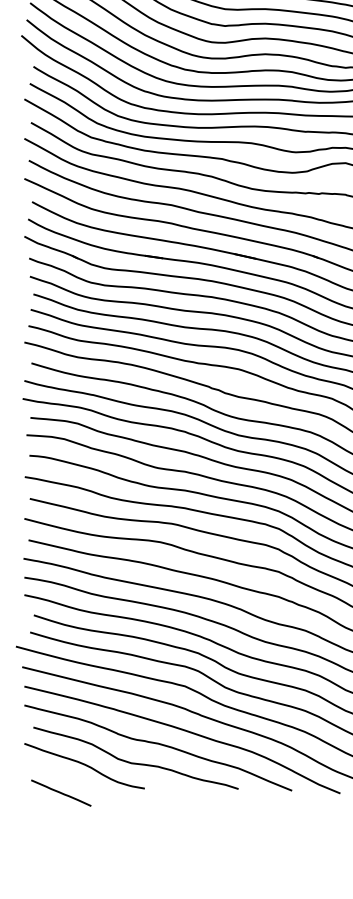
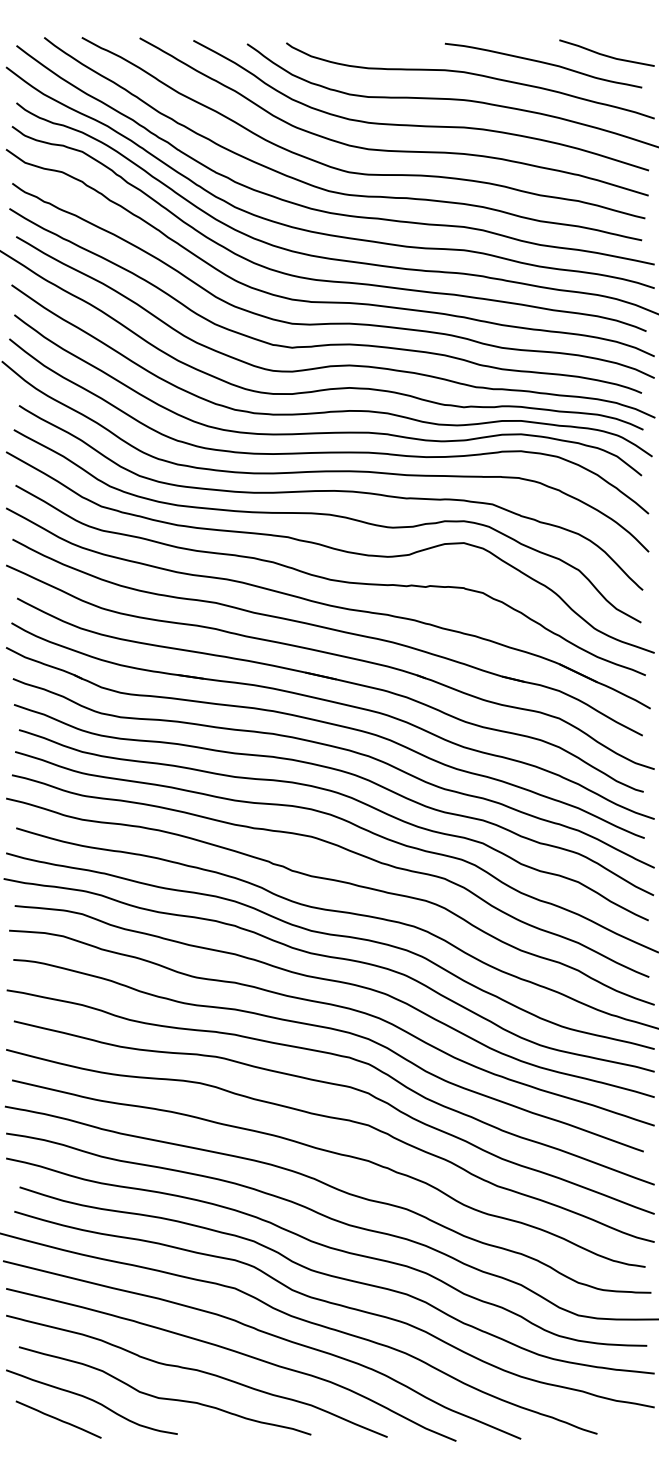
line: (61, 793) -> (58, 1419), moved

